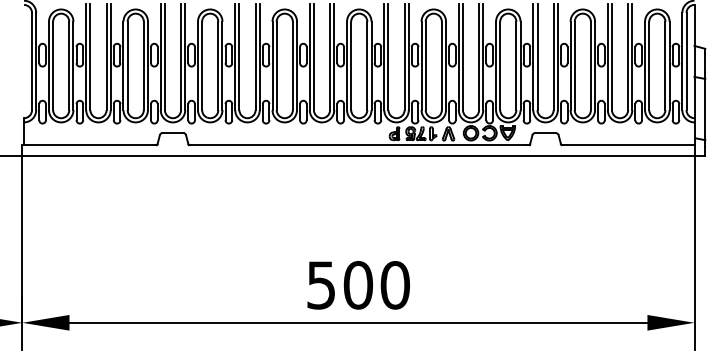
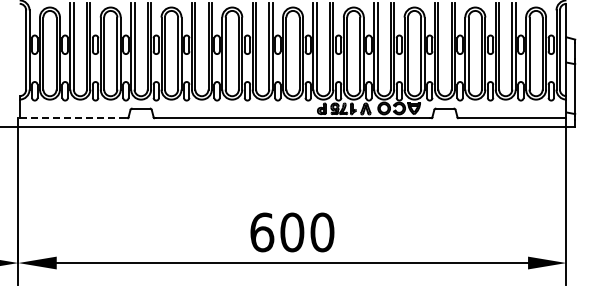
line: (90, 145) -> (73, 118), solid -> dashed
text: (321, 285) -> (262, 232), 500 -> 600

